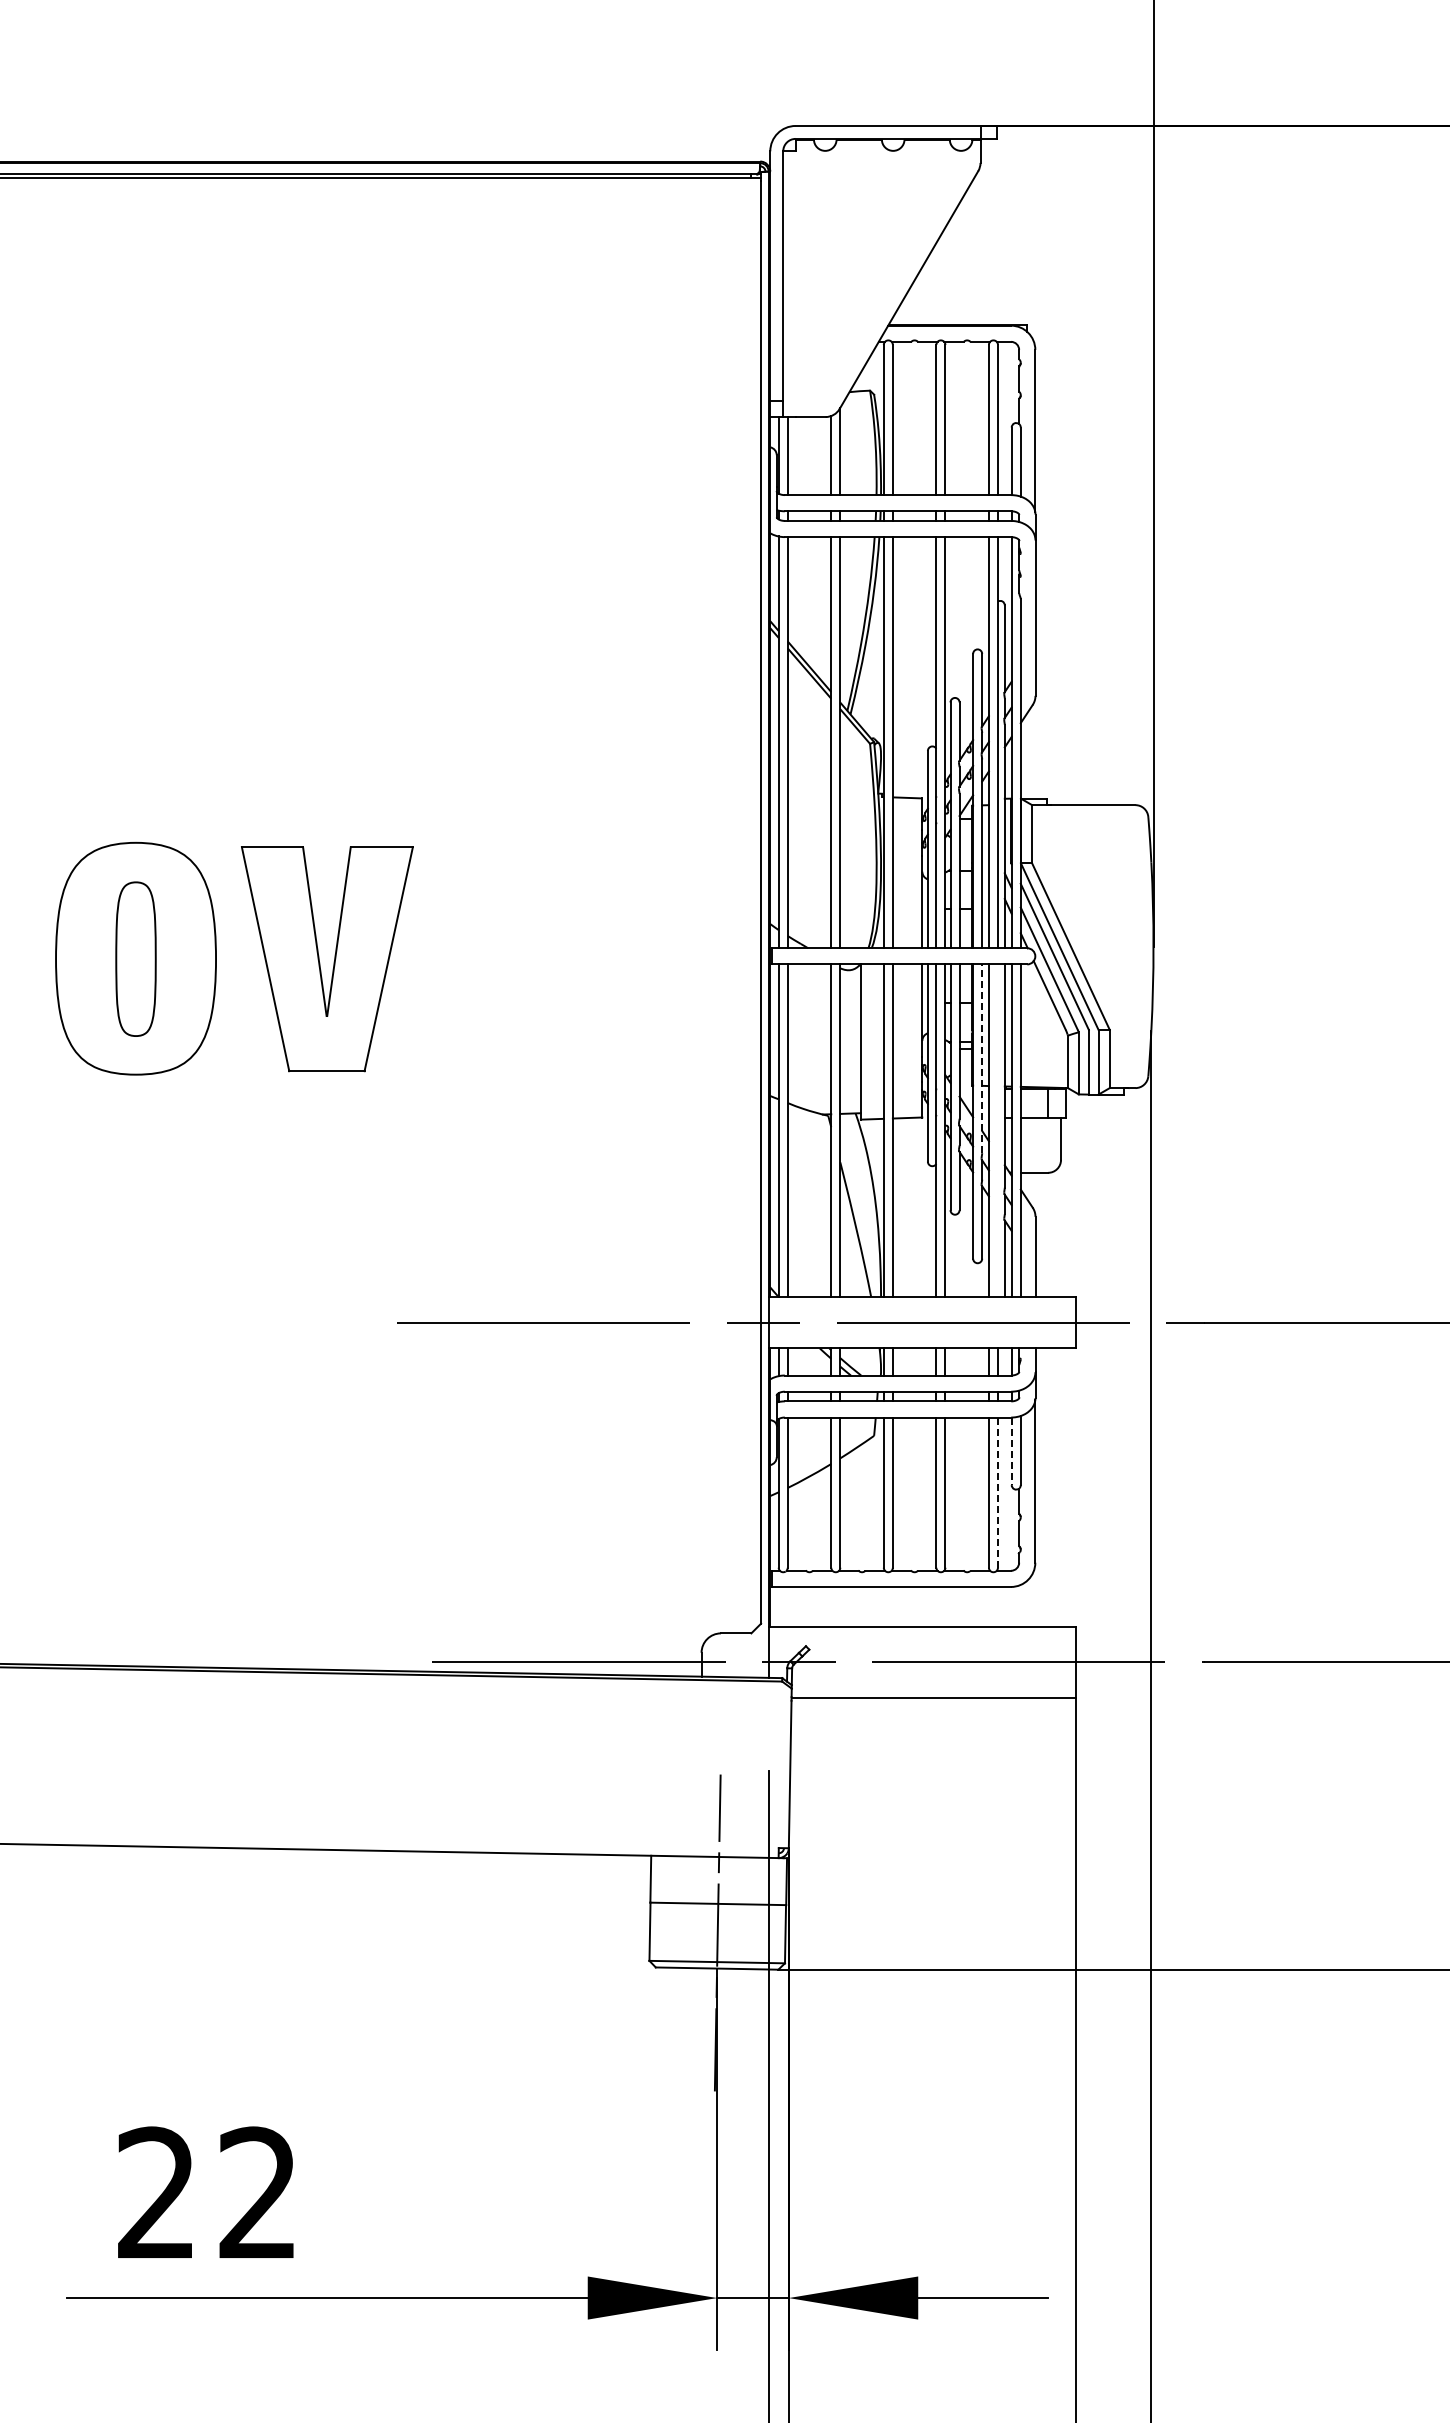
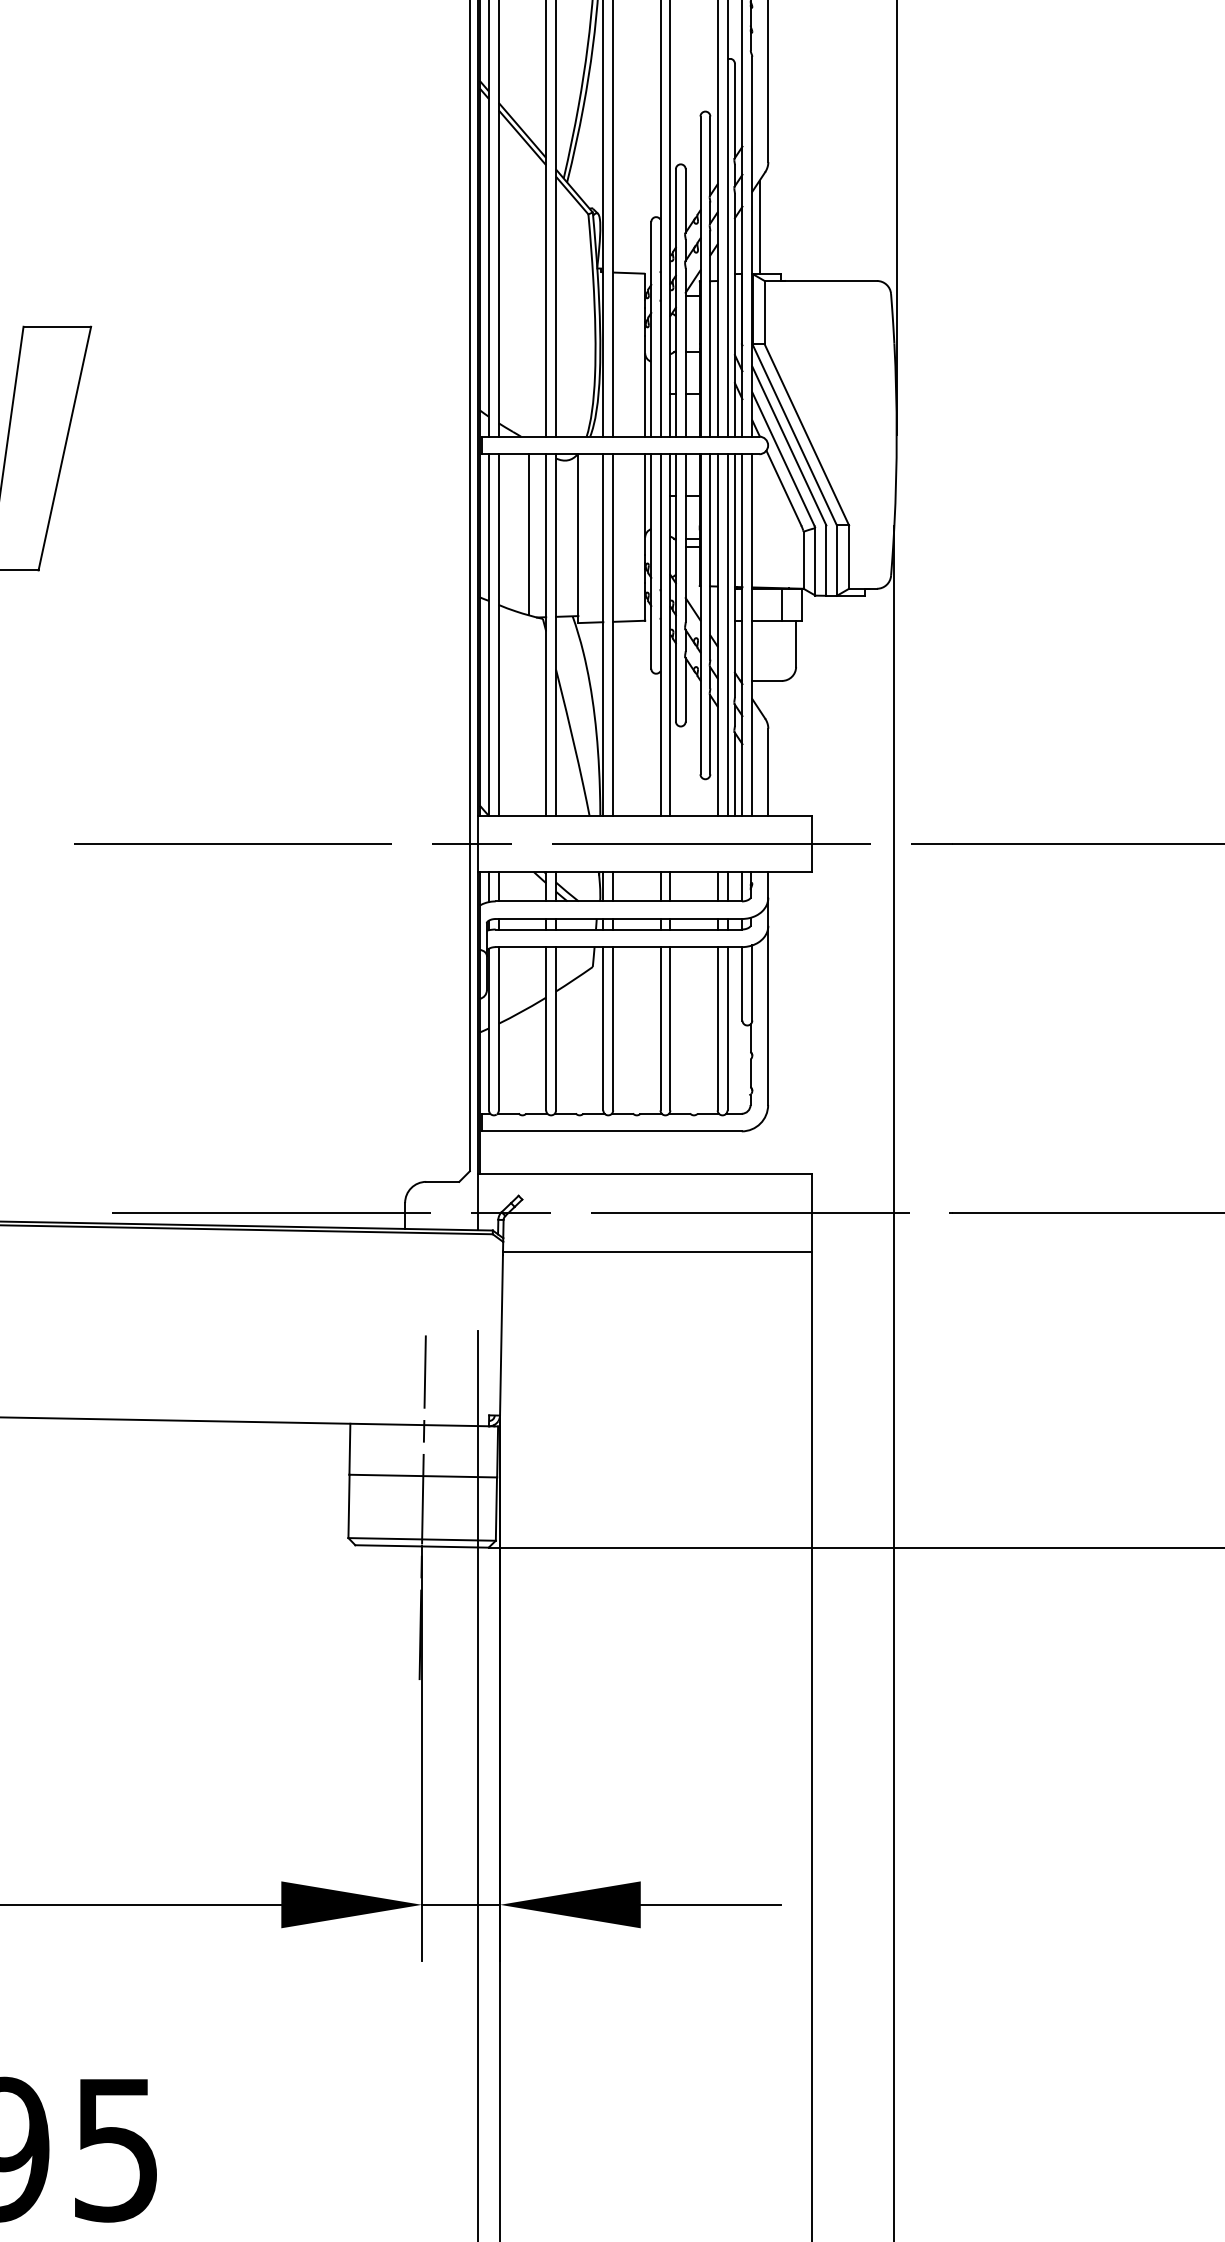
line: (1027, 755) -> (759, 226), added
line: (815, 1038) -> (529, 534), added
line: (982, 1058) -> (710, 556), dashed -> solid
line: (997, 1130) -> (727, 634), added
line: (1011, 1451) -> (742, 984), dashed -> solid
line: (997, 1492) -> (727, 1028), dashed -> solid

